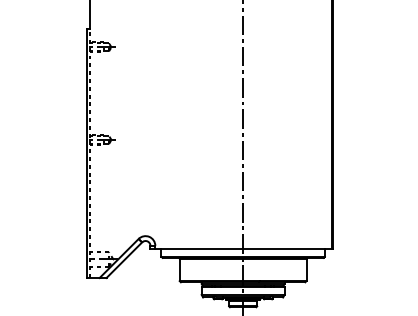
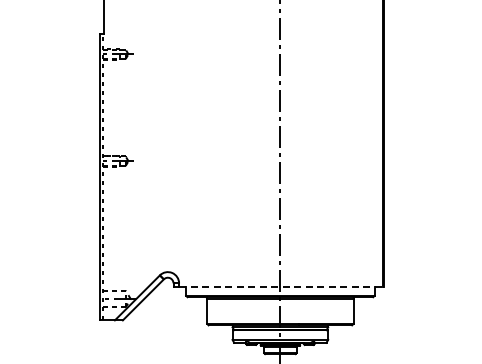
line: (244, 248) -> (281, 286), solid -> dashed

